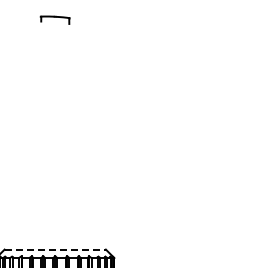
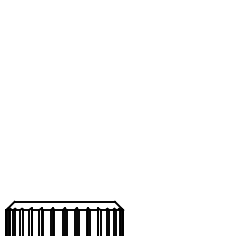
line: (55, 249) -> (64, 201), dashed -> solid

